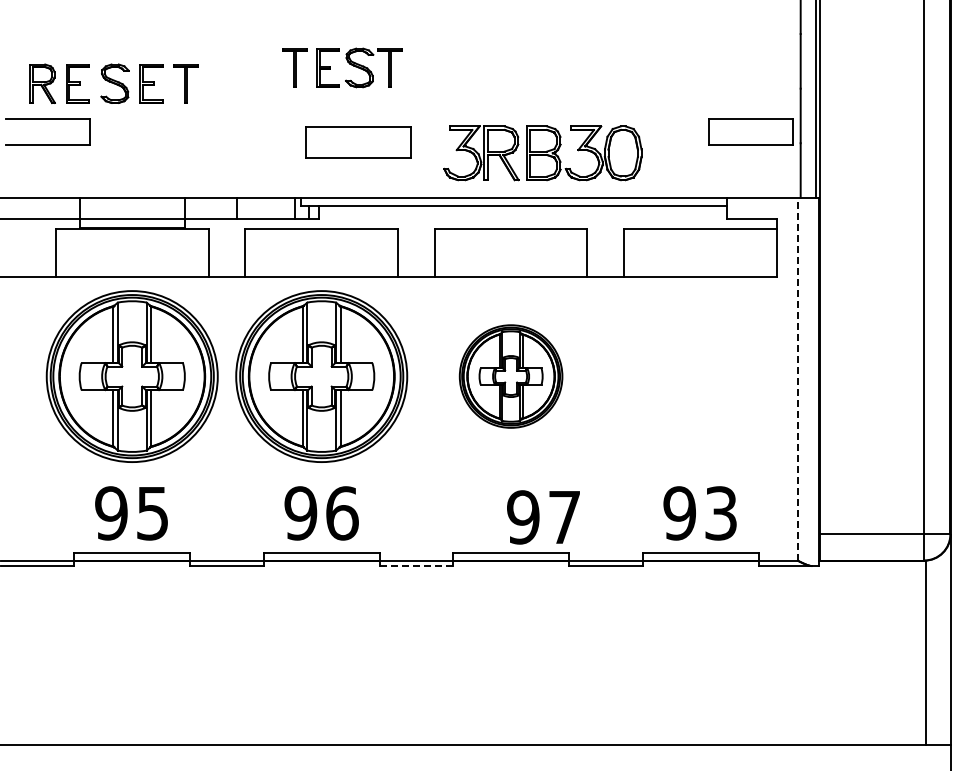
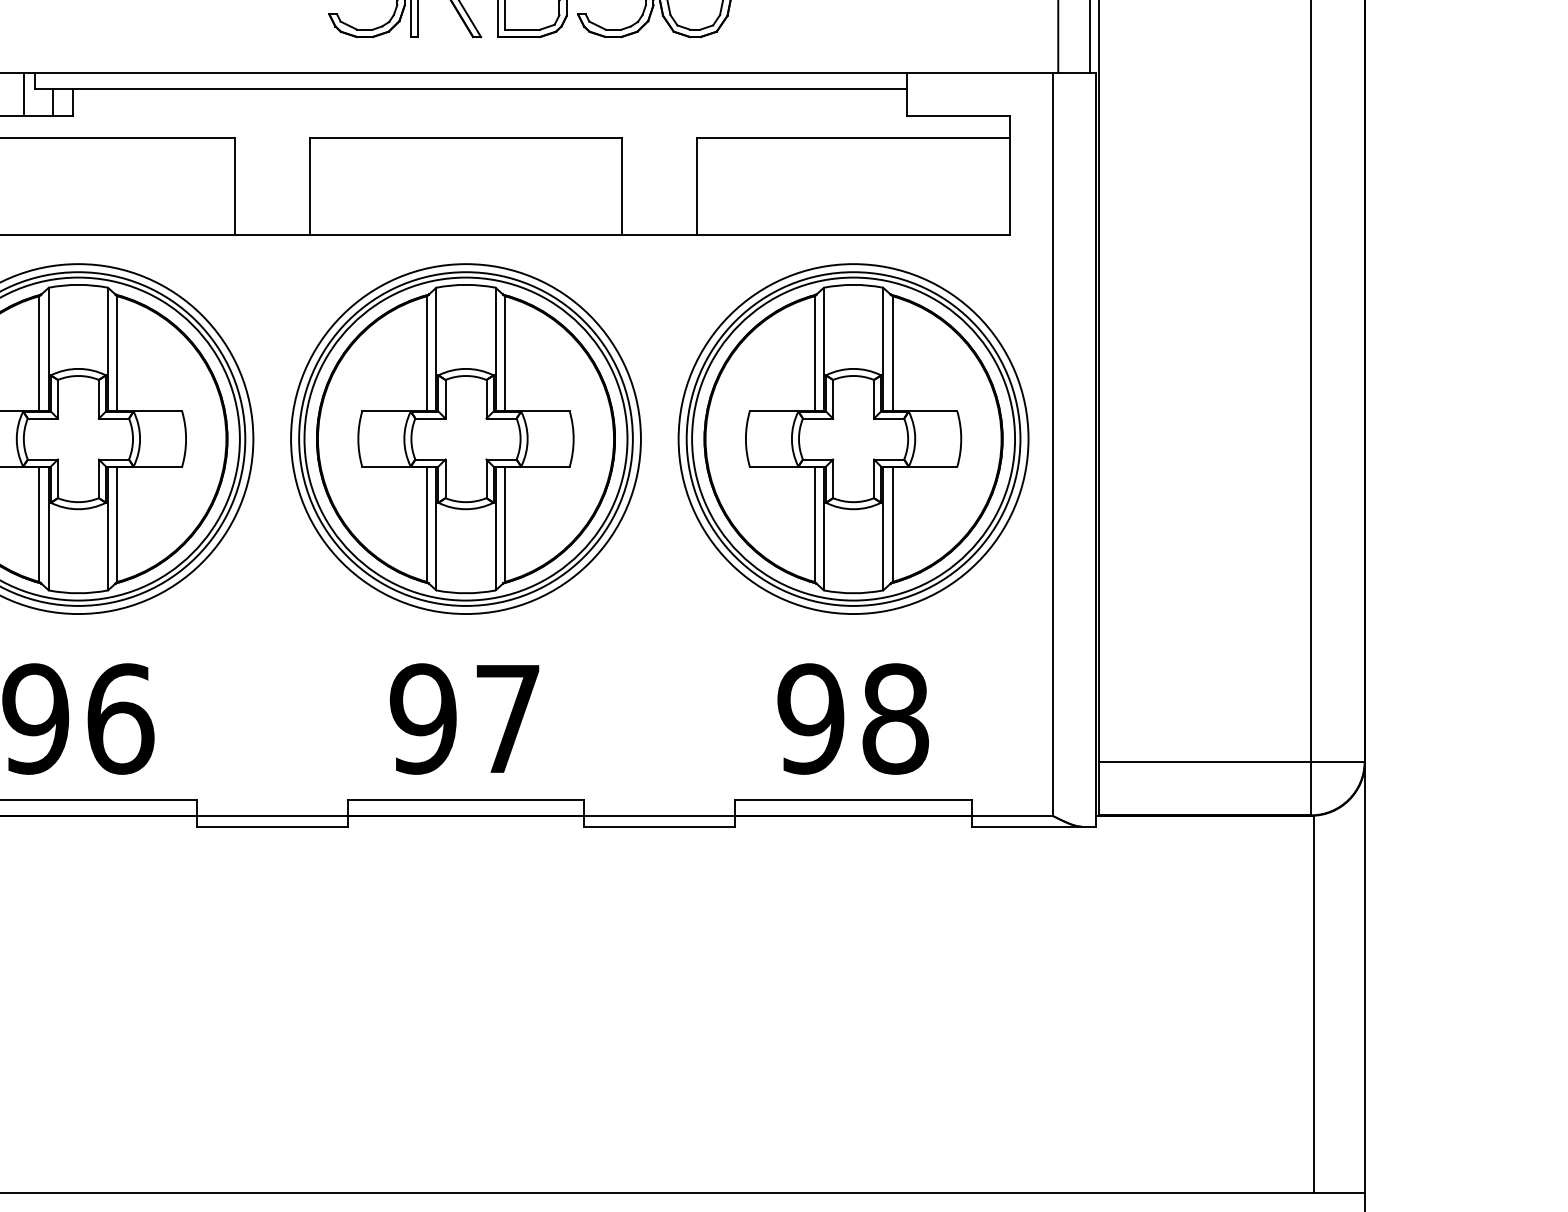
part: (510, 376) -> (464, 438), size x1.67
part: (700, 376) -> (853, 438), added
line: (797, 379) -> (1051, 445), dashed -> solid
text: (721, 513) -> (896, 719), 93 -> 98
text: (543, 517) -> (464, 719), moved
line: (416, 566) -> (272, 827), dashed -> solid

